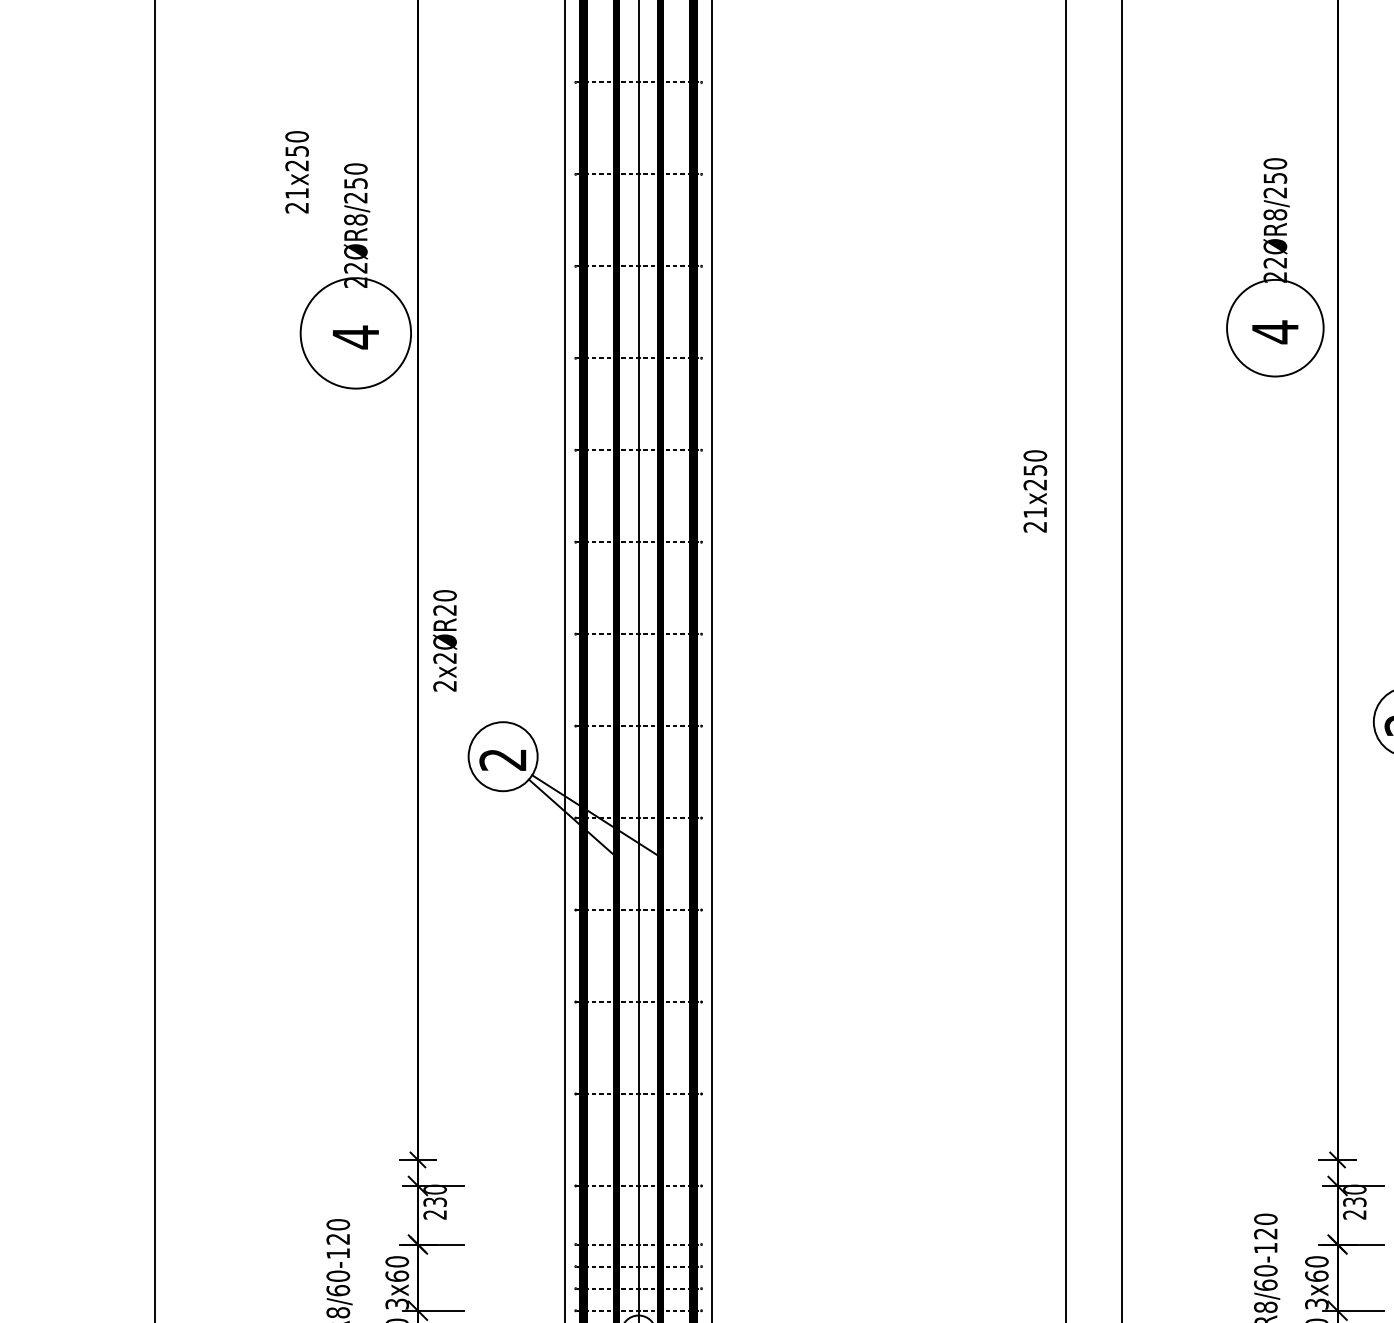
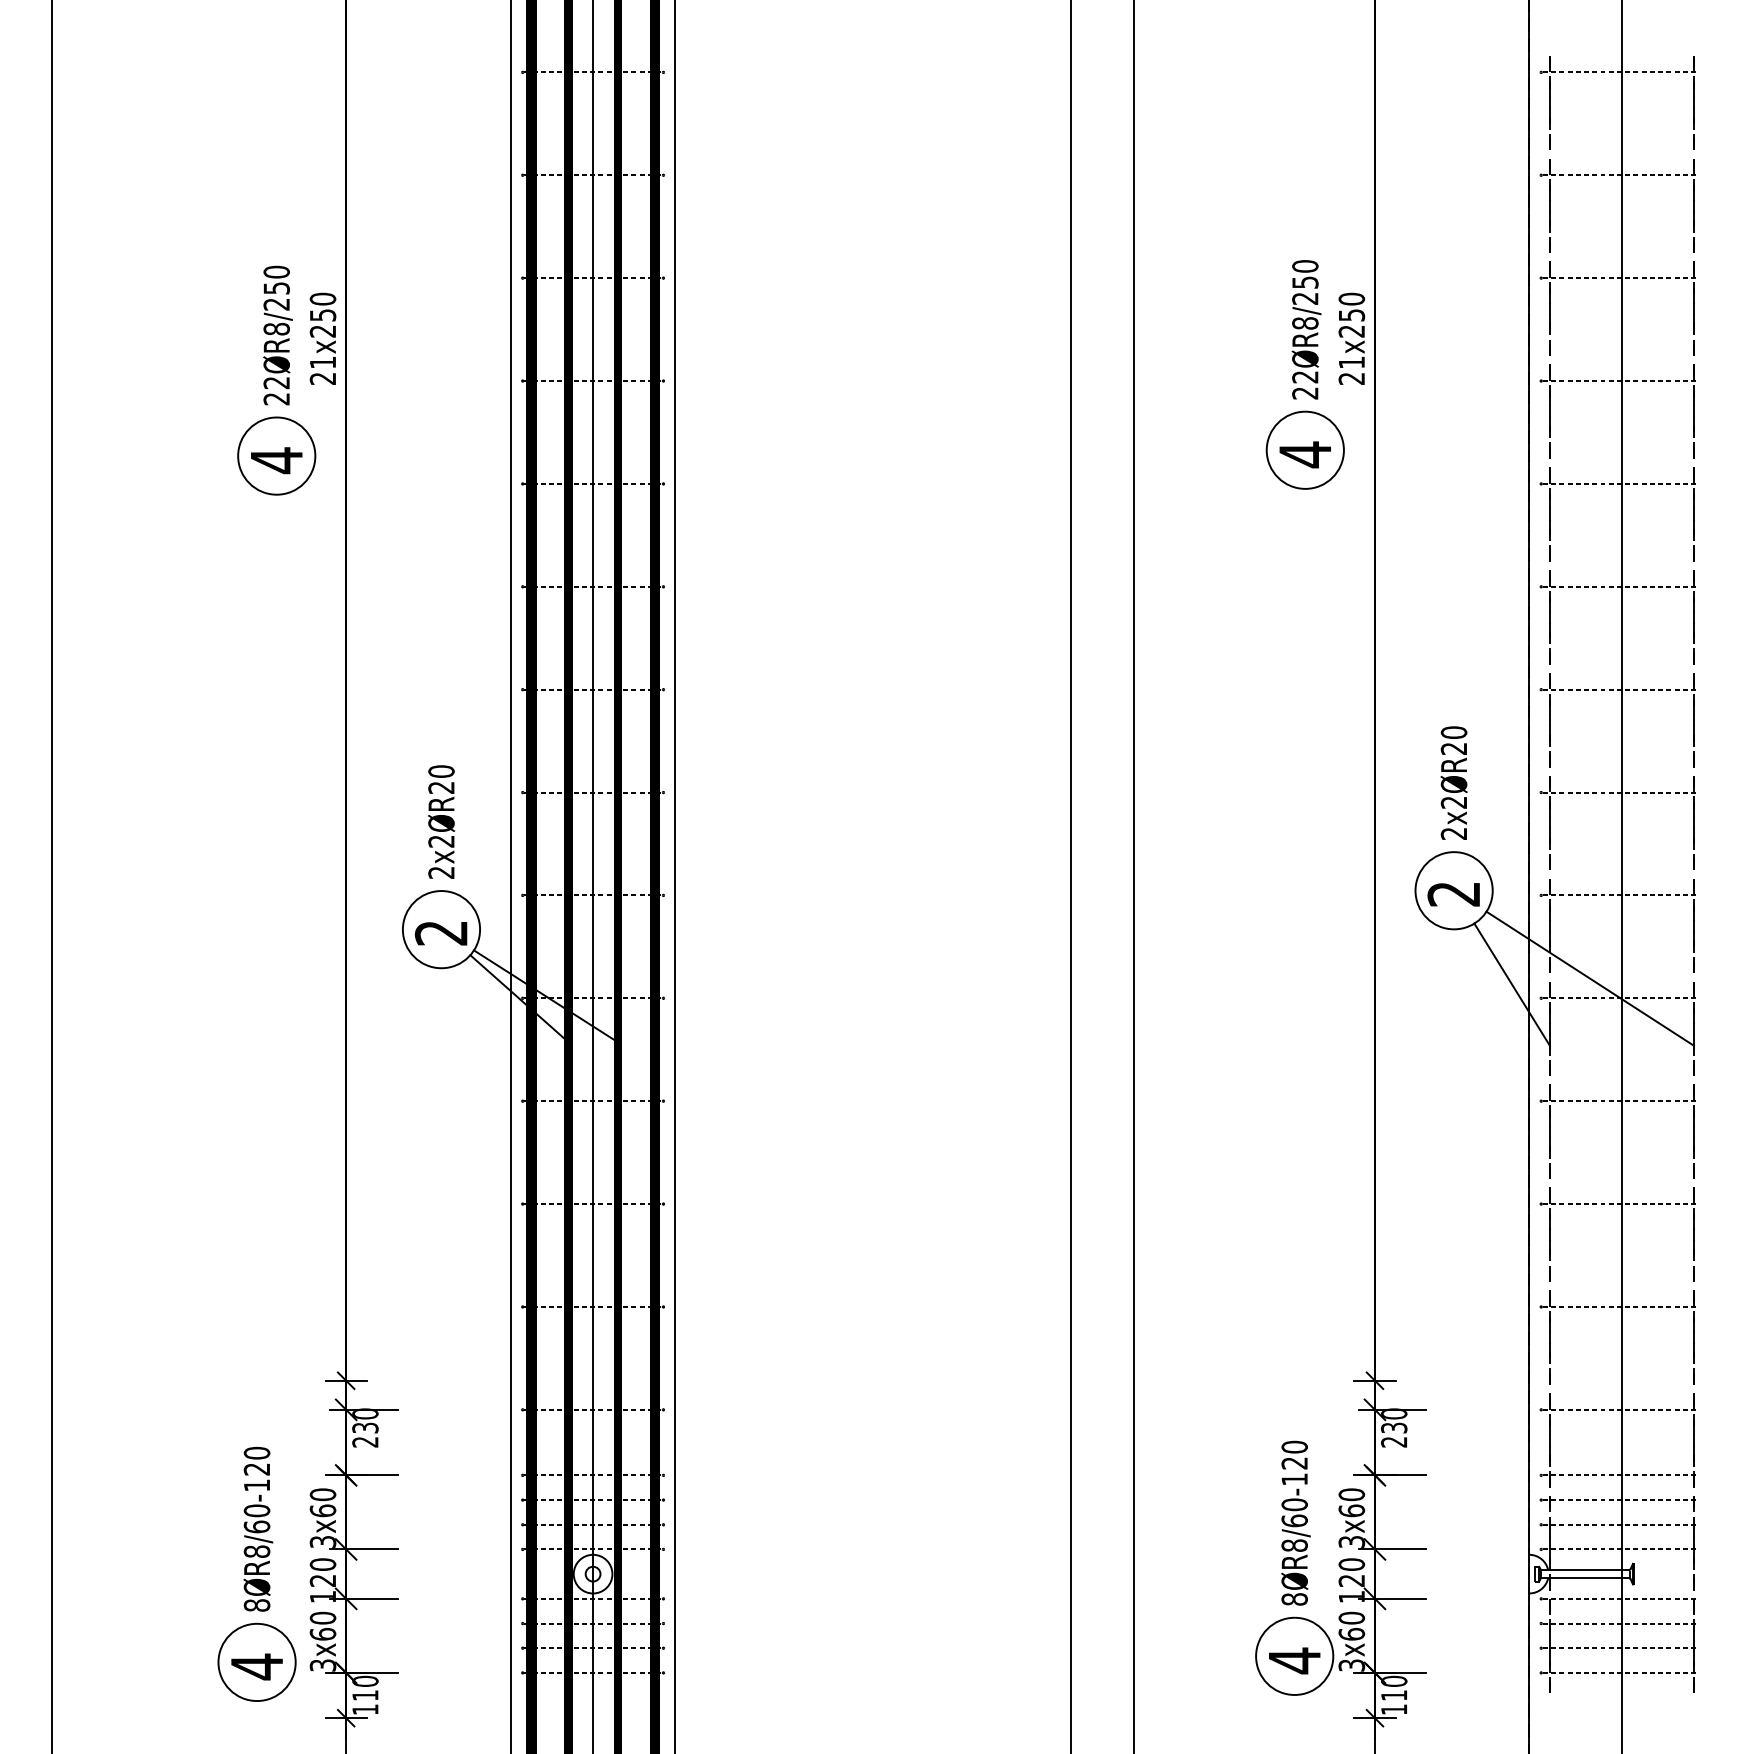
text: (296, 171) -> (322, 338), moved
circle: (1274, 327) -> (1304, 449), size x0.71
circle: (355, 332) -> (276, 455), size x0.62
text: (1035, 491) -> (1351, 338), moved
text: (445, 640) -> (441, 821), moved

